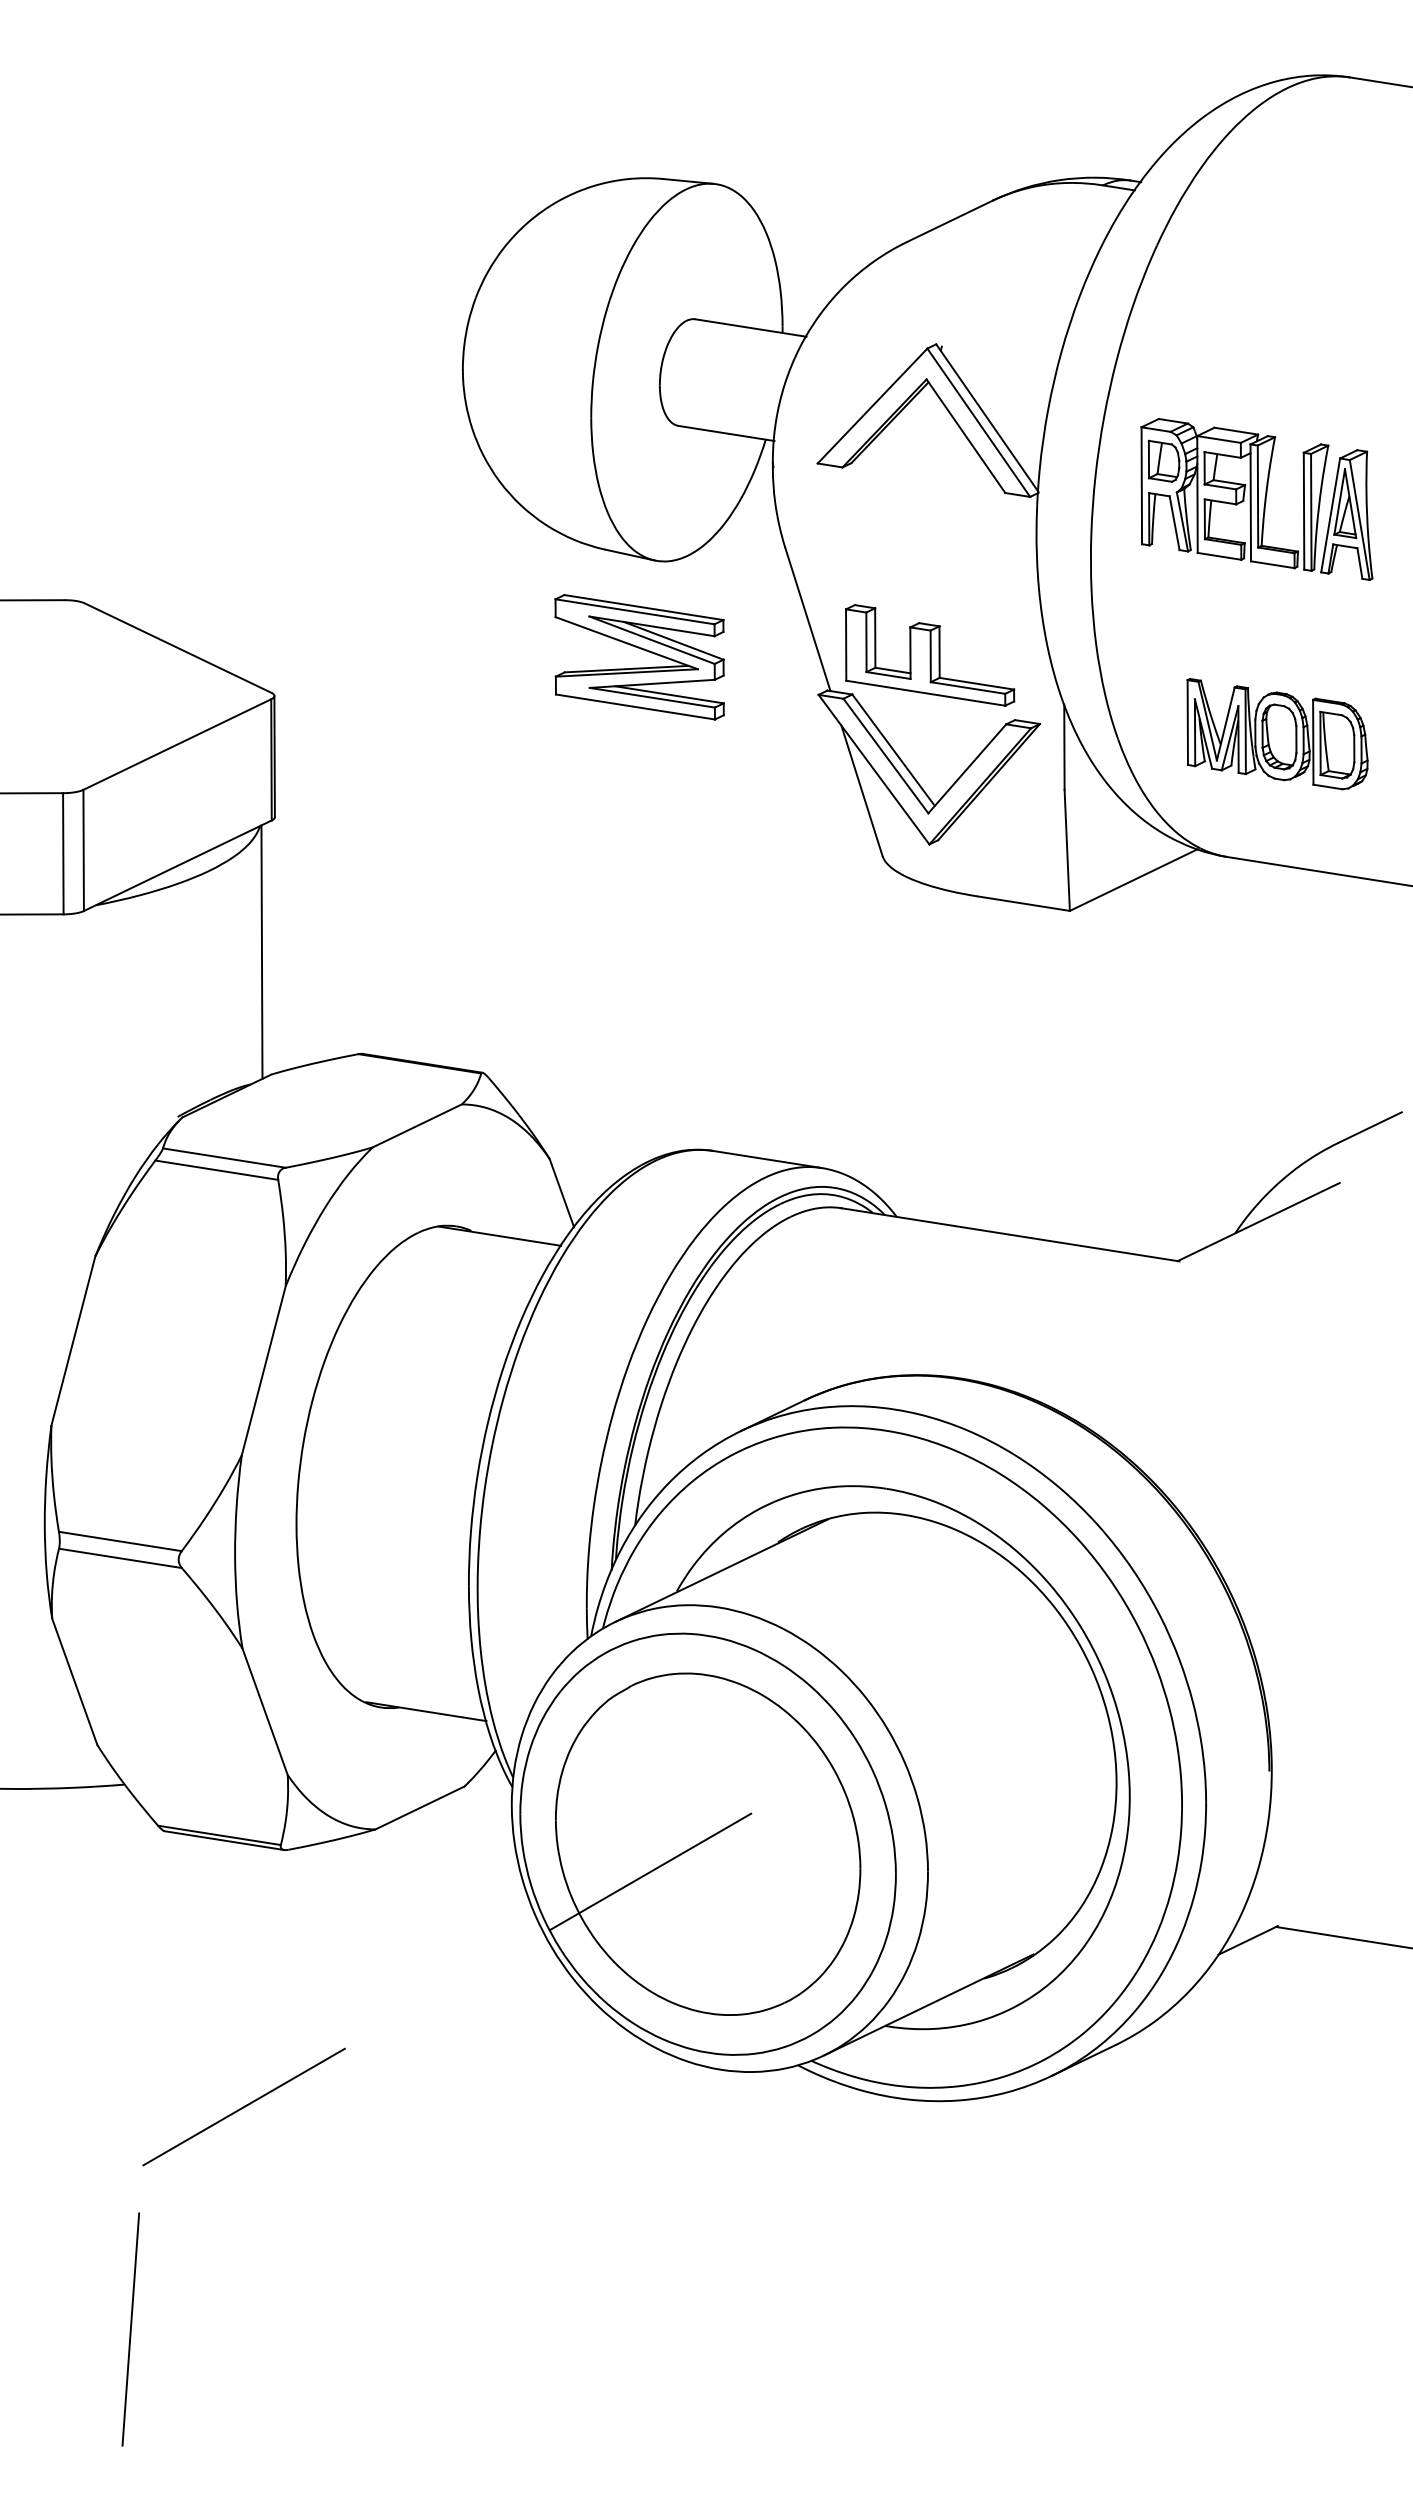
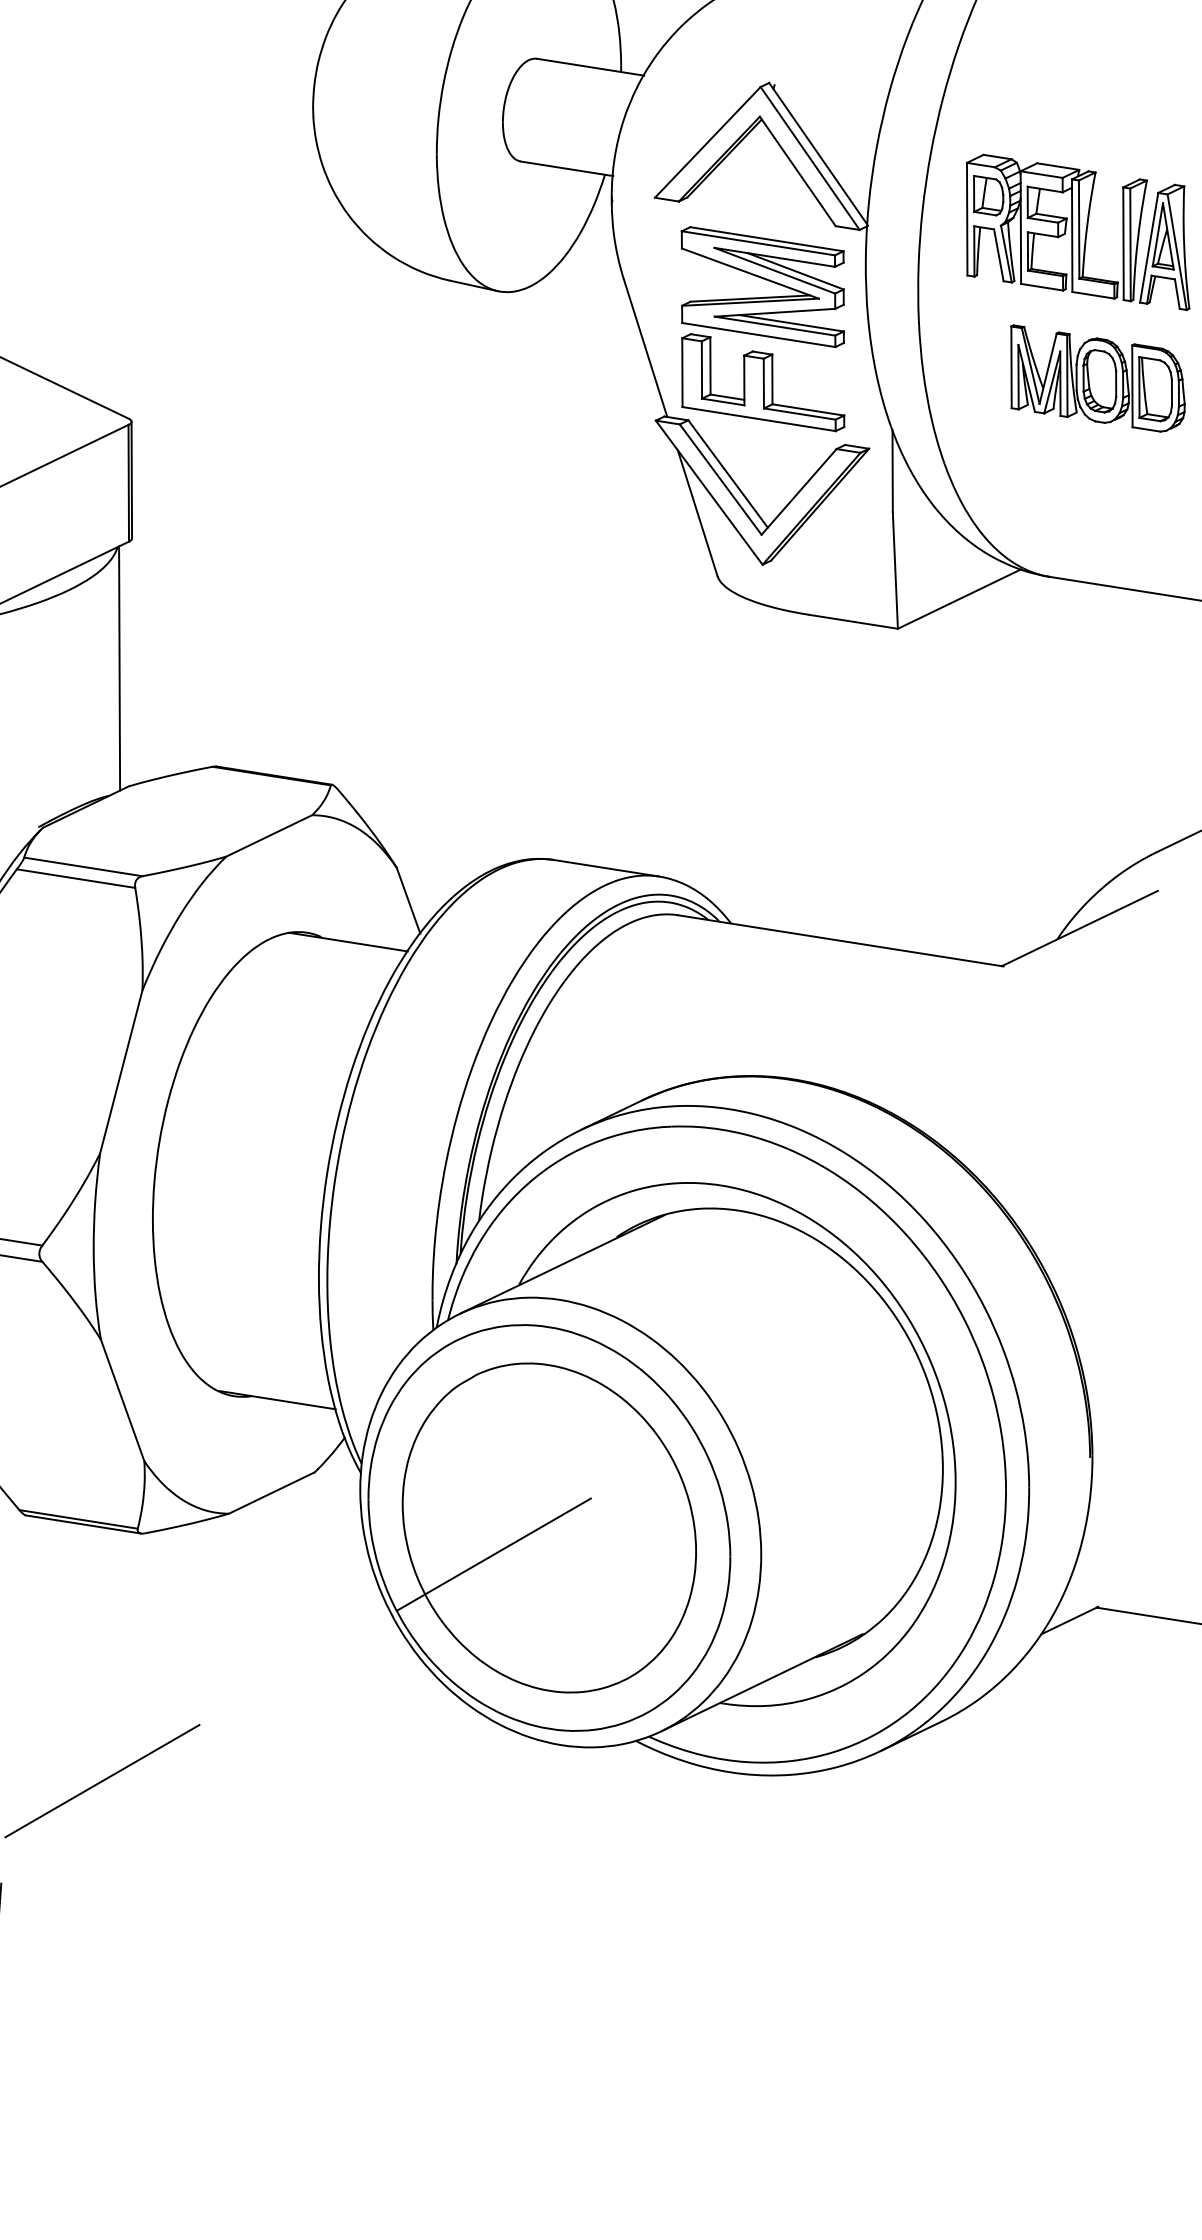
part: (640, 649) -> (763, 279), moved
part: (1277, 734) -> (1097, 378), moved

